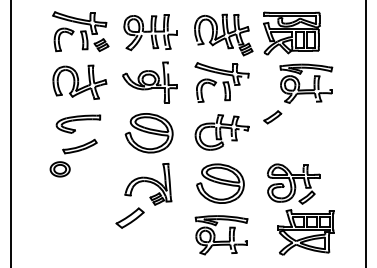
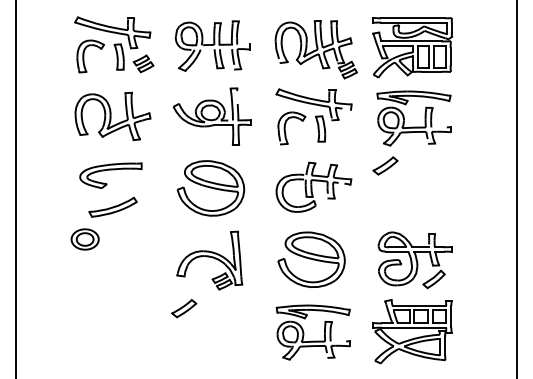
part: (305, 89) -> (413, 126), moved
part: (130, 218) -> (184, 308), size x0.62
part: (305, 232) -> (412, 331), moved

